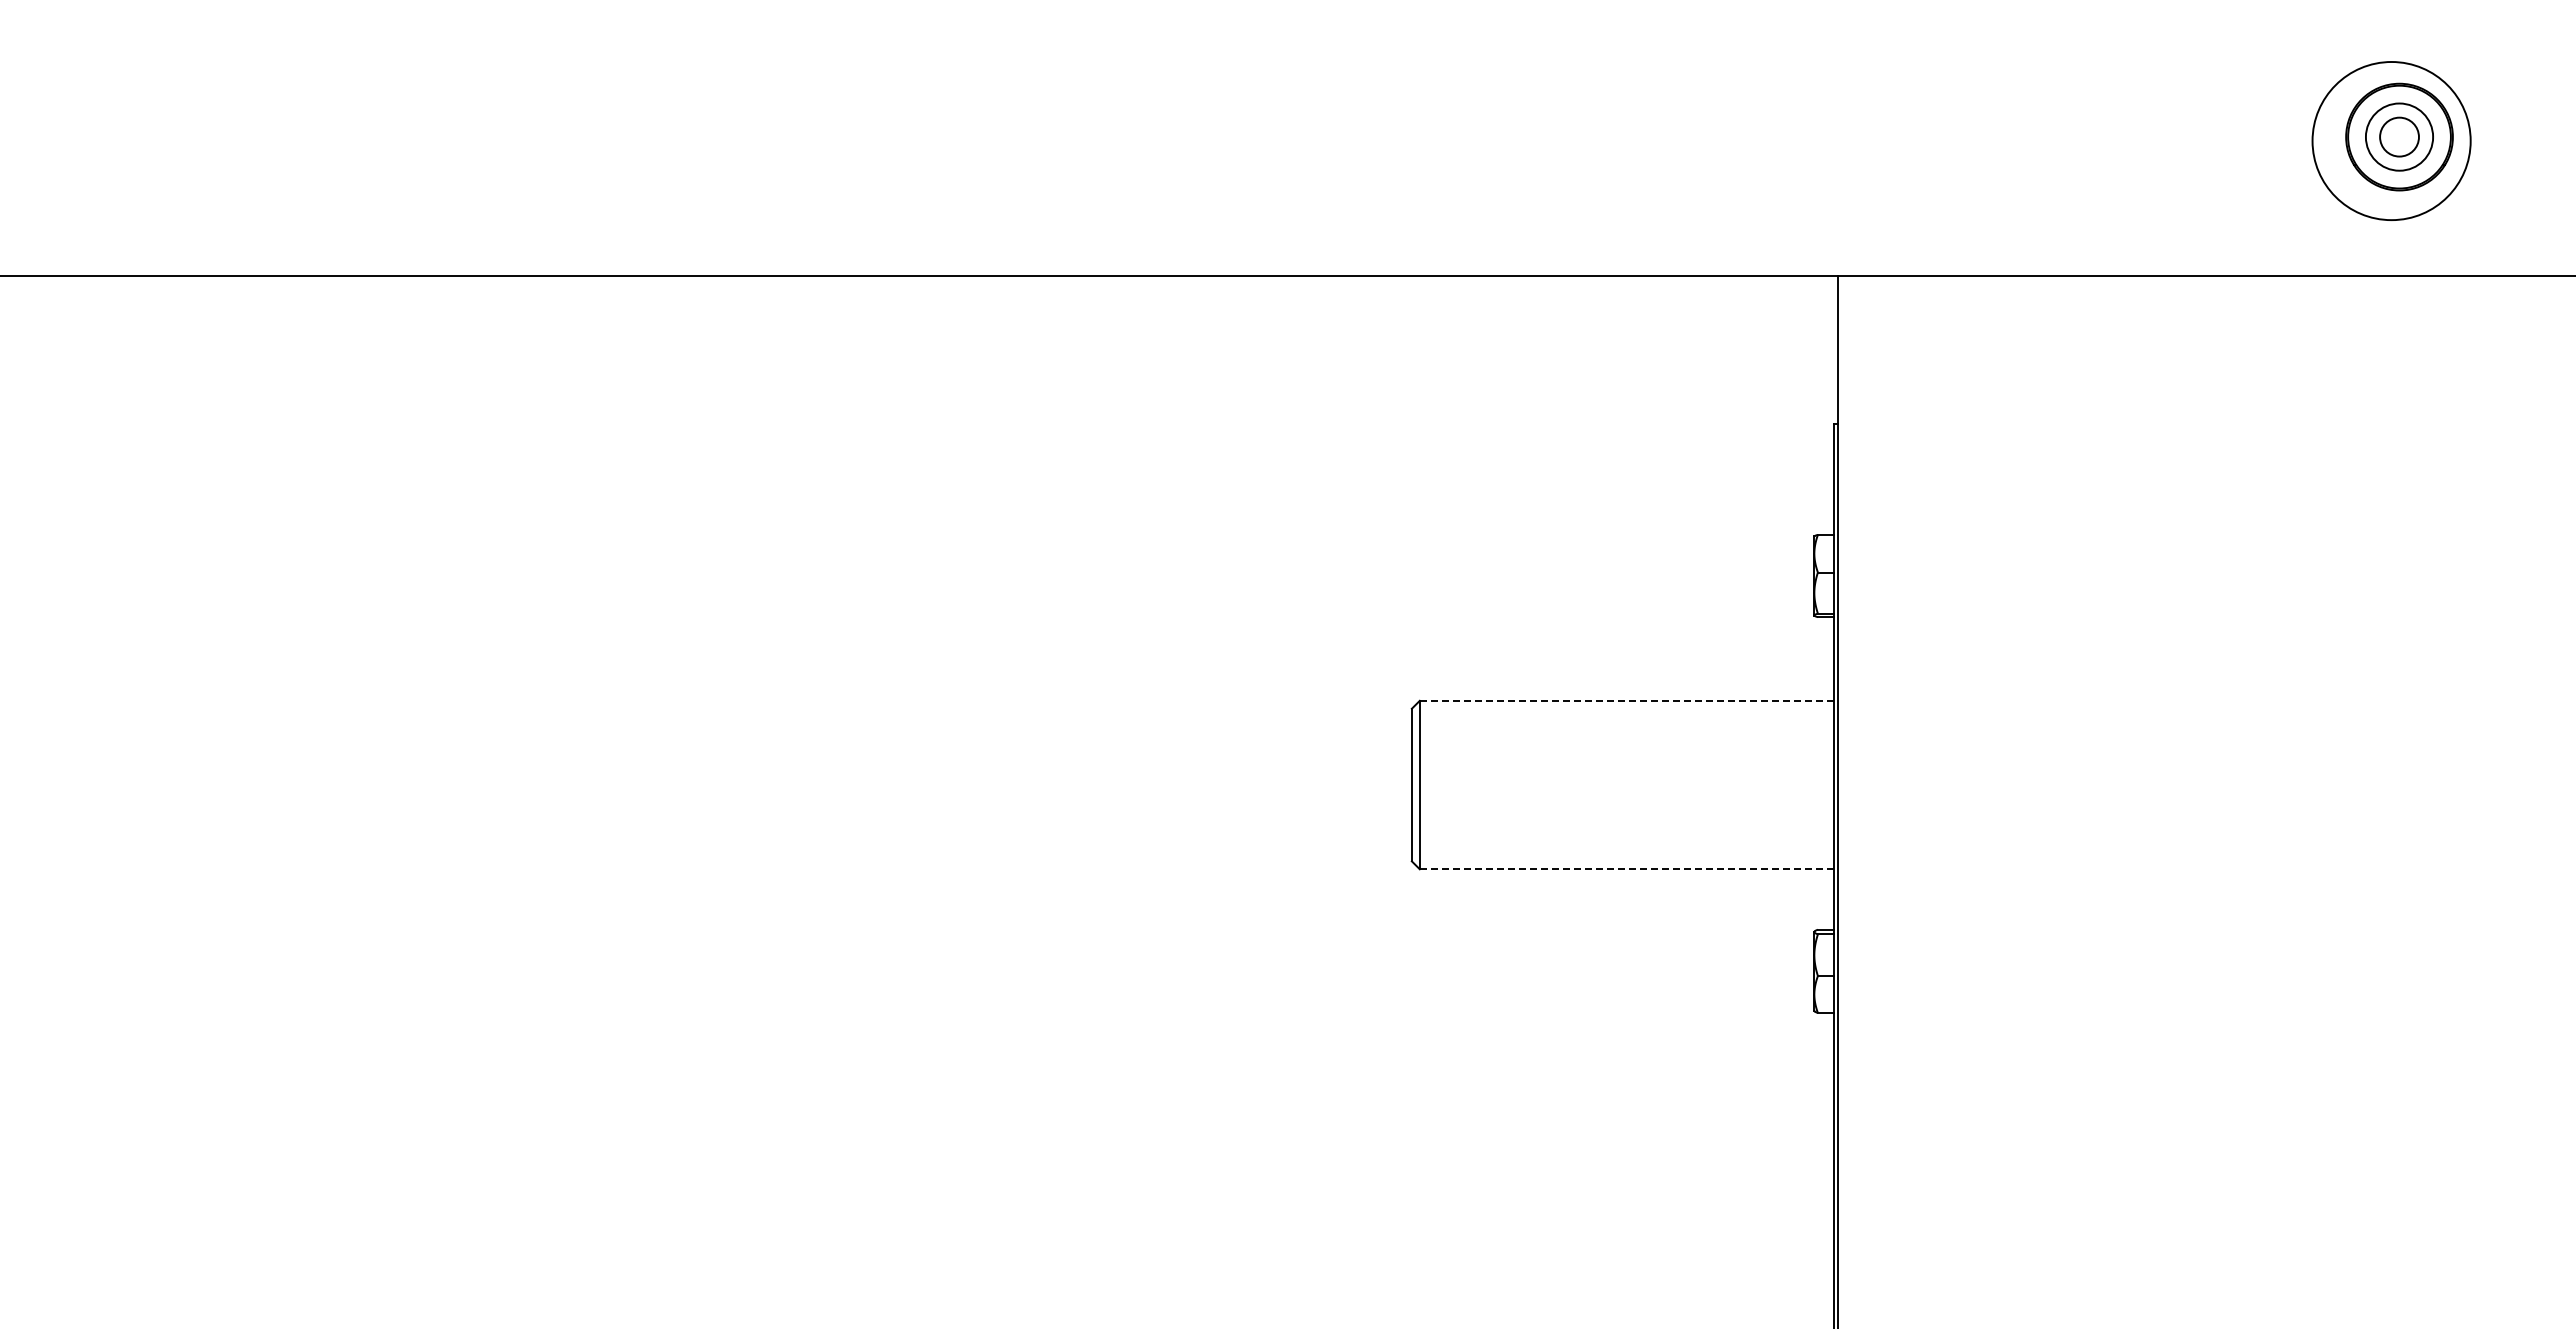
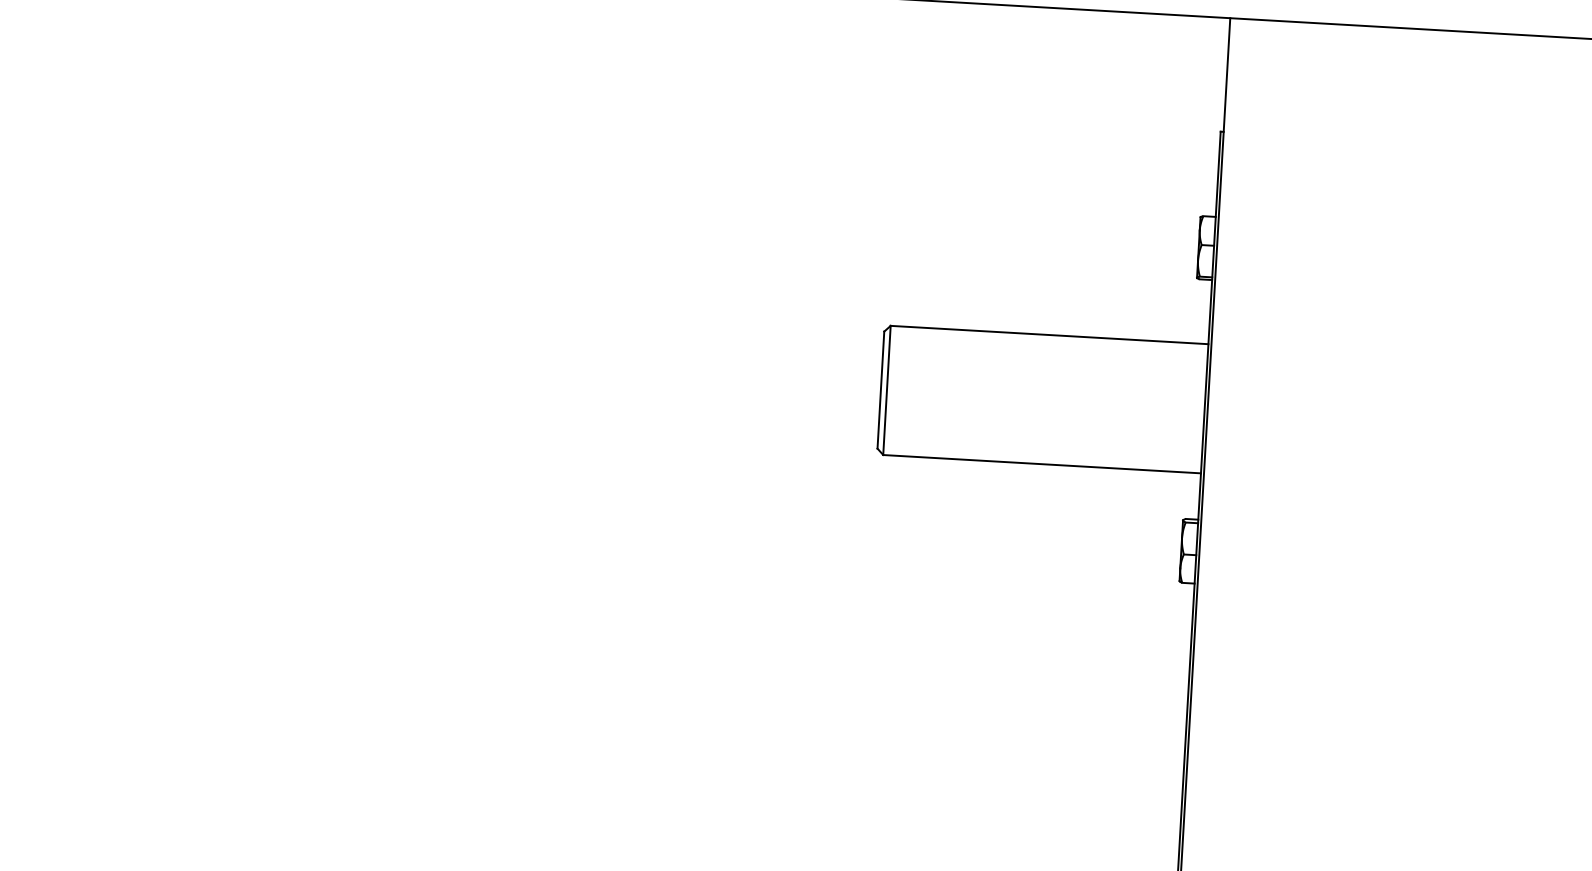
line: (1626, 700) -> (1049, 334), dashed -> solid
line: (1626, 869) -> (1041, 464), dashed -> solid

